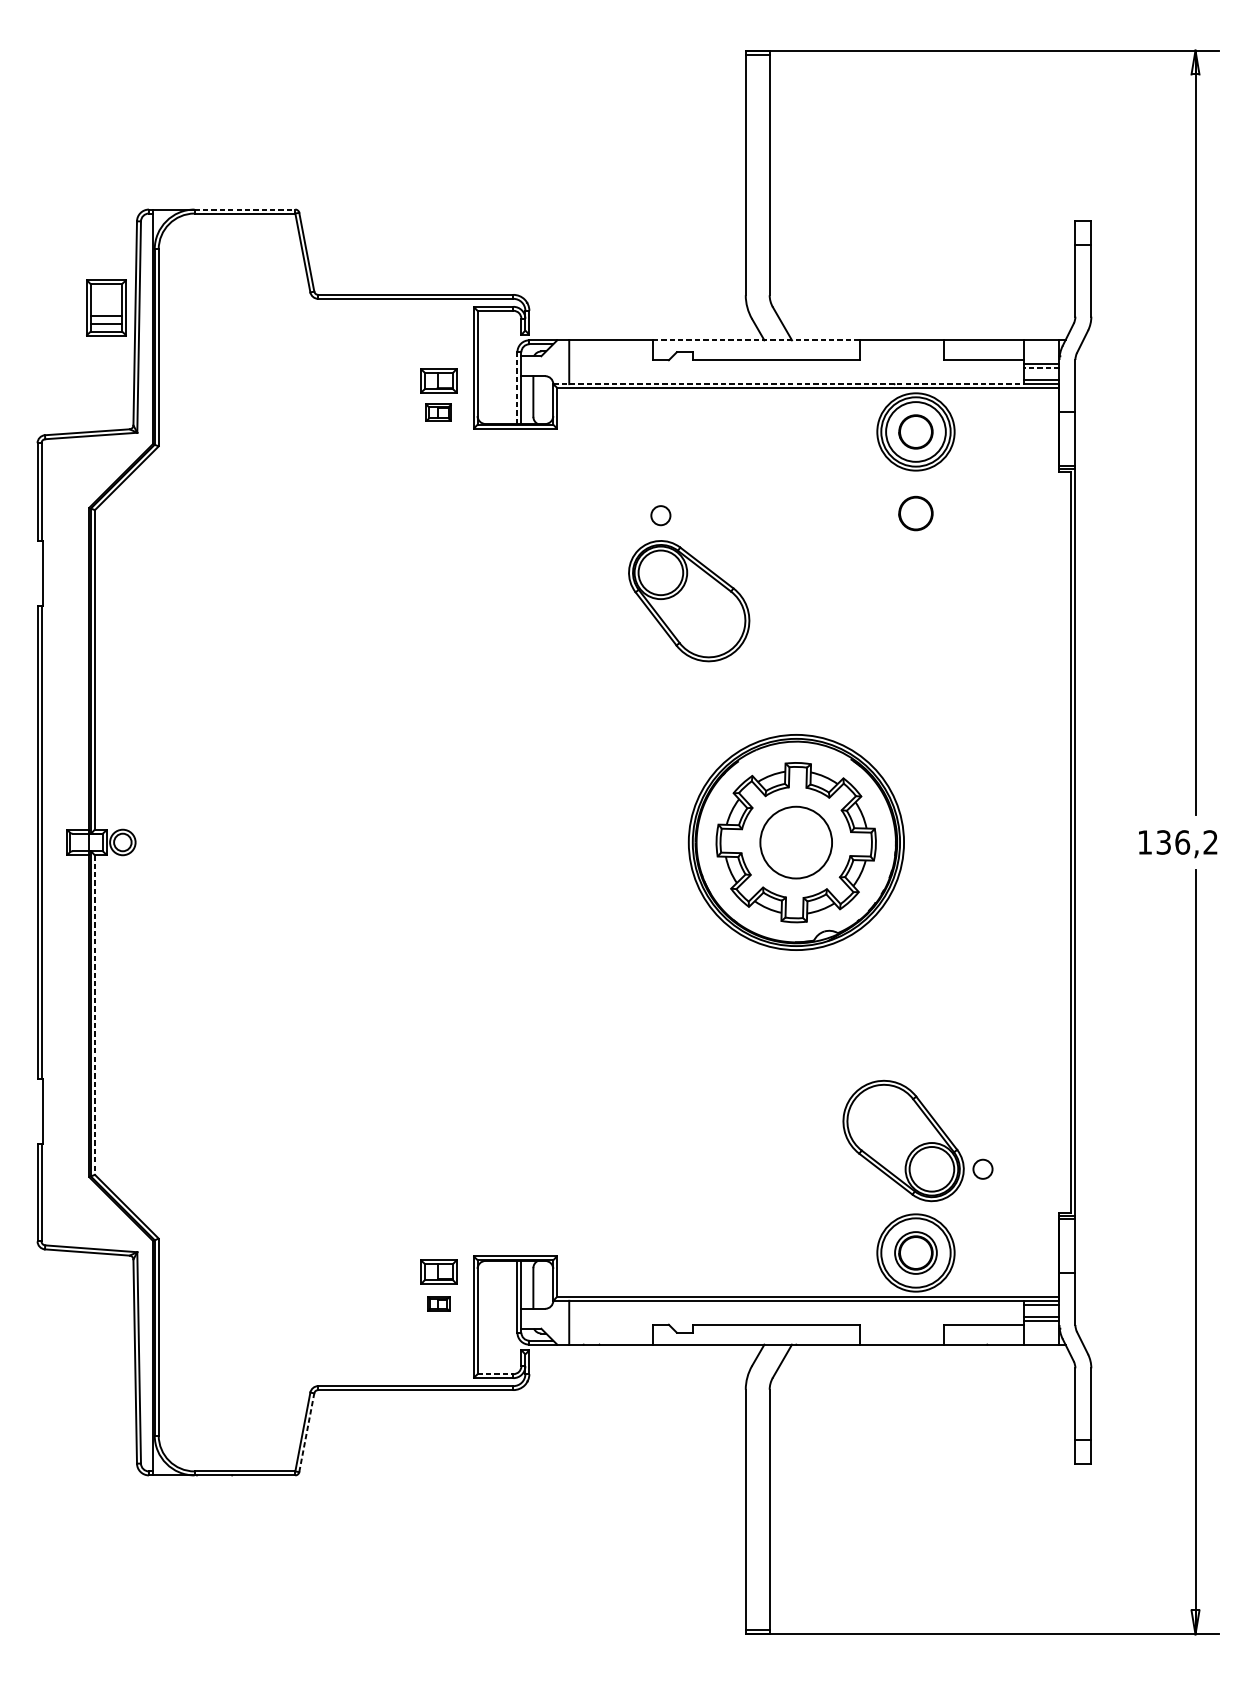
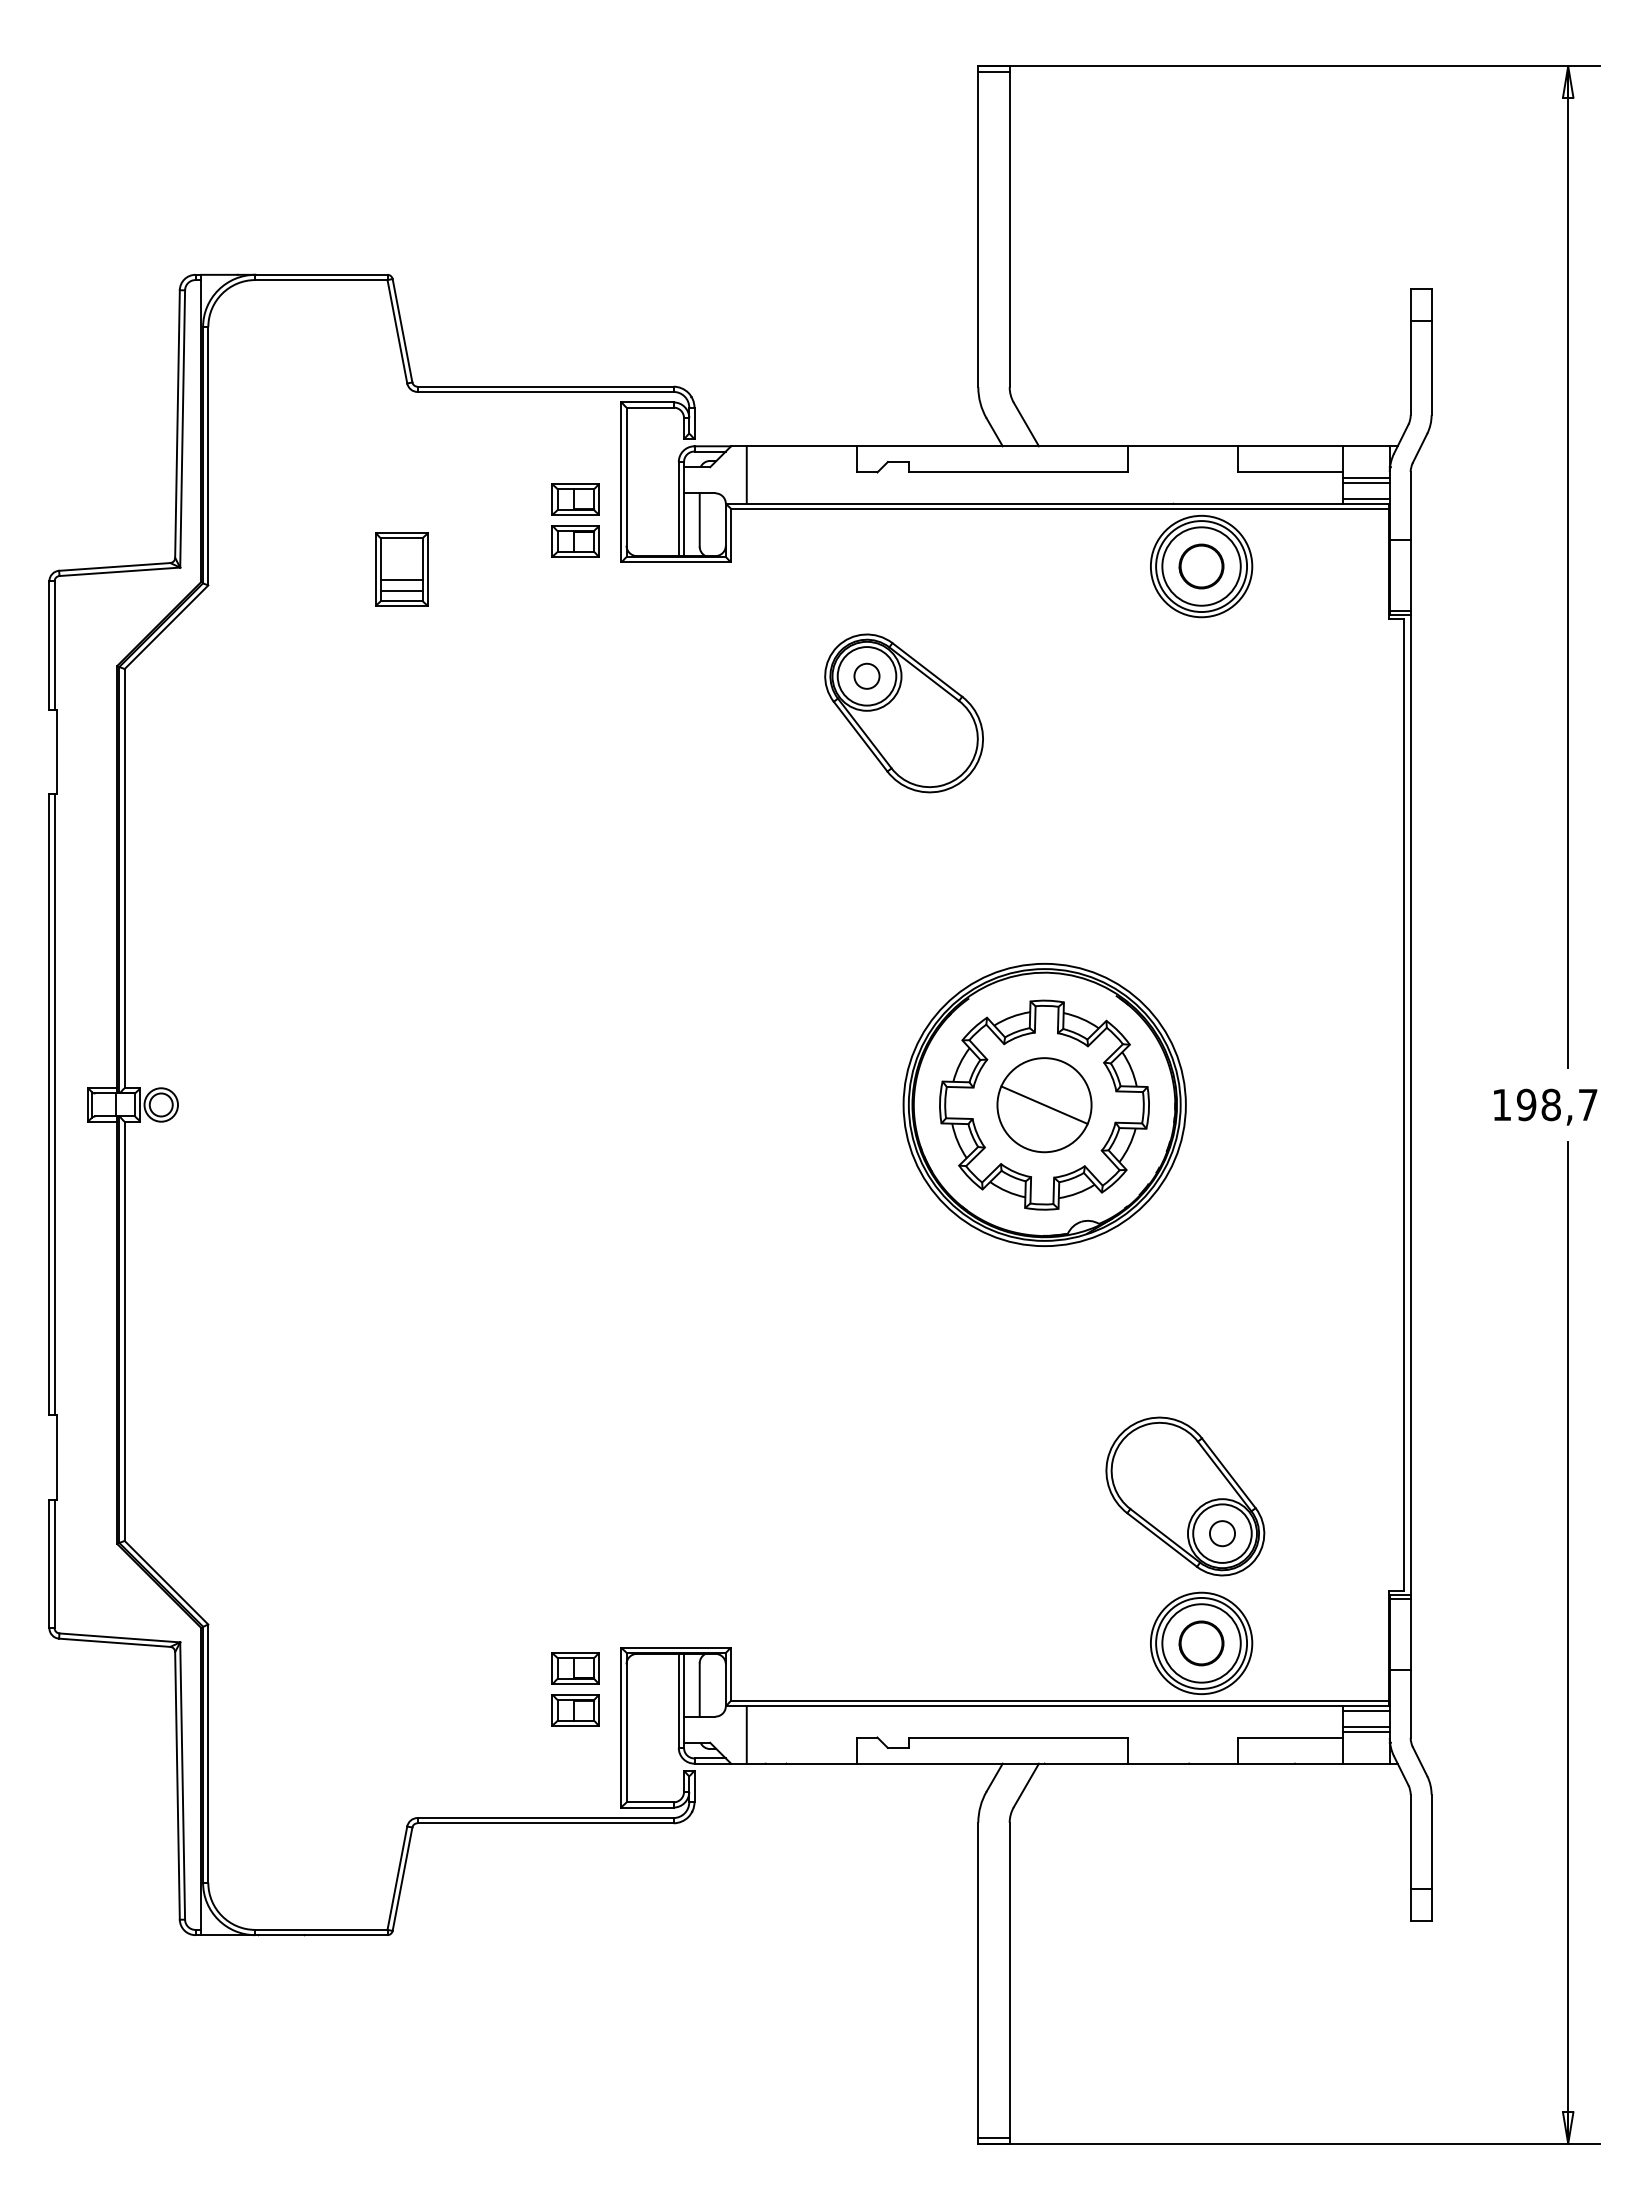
line: (245, 209) -> (321, 274), dashed -> solid
part: (106, 307) -> (401, 569), moved
line: (756, 340) -> (992, 446), dashed -> solid
line: (1041, 367) -> (1366, 482), dashed -> solid
line: (788, 383) -> (1034, 503), dashed -> solid
line: (517, 387) -> (678, 508), dashed -> solid
part: (438, 412) -> (575, 541), size x1.43
part: (915, 513) -> (1201, 673), removed
part: (688, 601) -> (903, 713), moved
line: (796, 842) -> (1044, 1104), added
text: (1186, 842) -> (1556, 1104), 136,2 -> 198,7
line: (94, 1015) -> (124, 1331), dashed -> solid
circle: (983, 1169) -> (1222, 1533), moved
circle: (915, 1253) -> (1201, 1643), size x1.43
part: (438, 1304) -> (575, 1710), size x1.67
line: (495, 1374) -> (650, 1802), dashed -> solid
line: (306, 1432) -> (402, 1879), dashed -> solid

